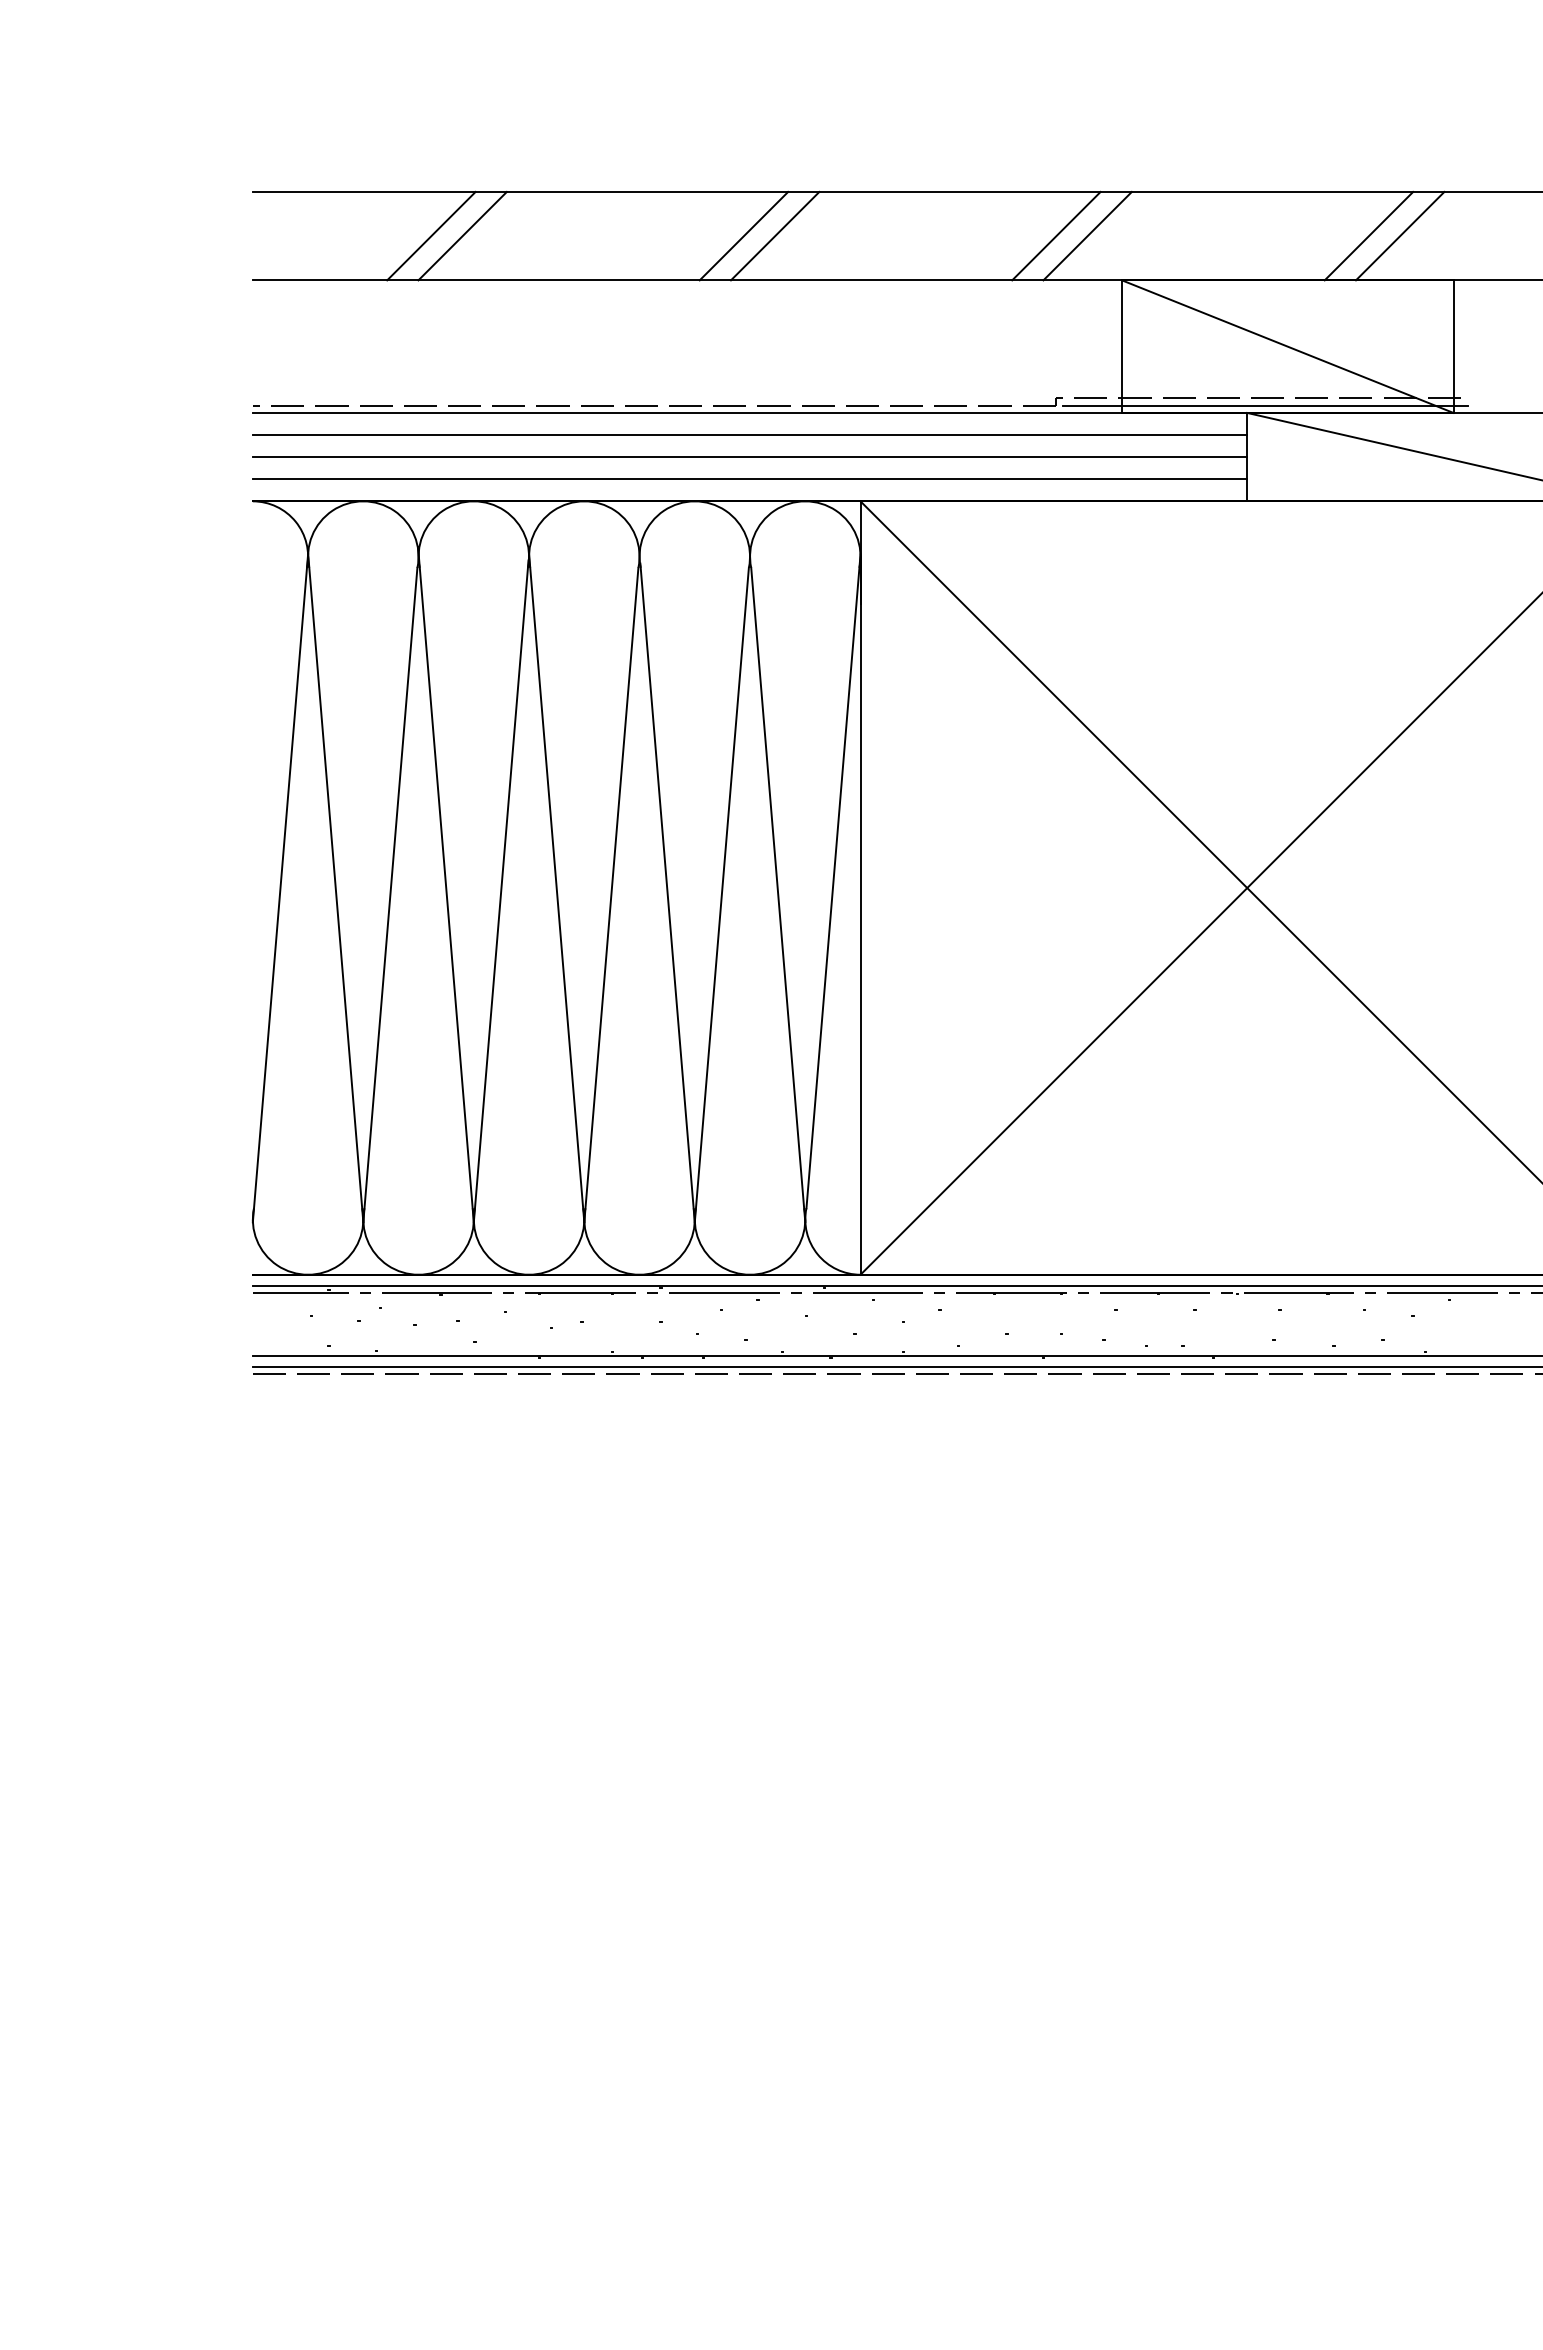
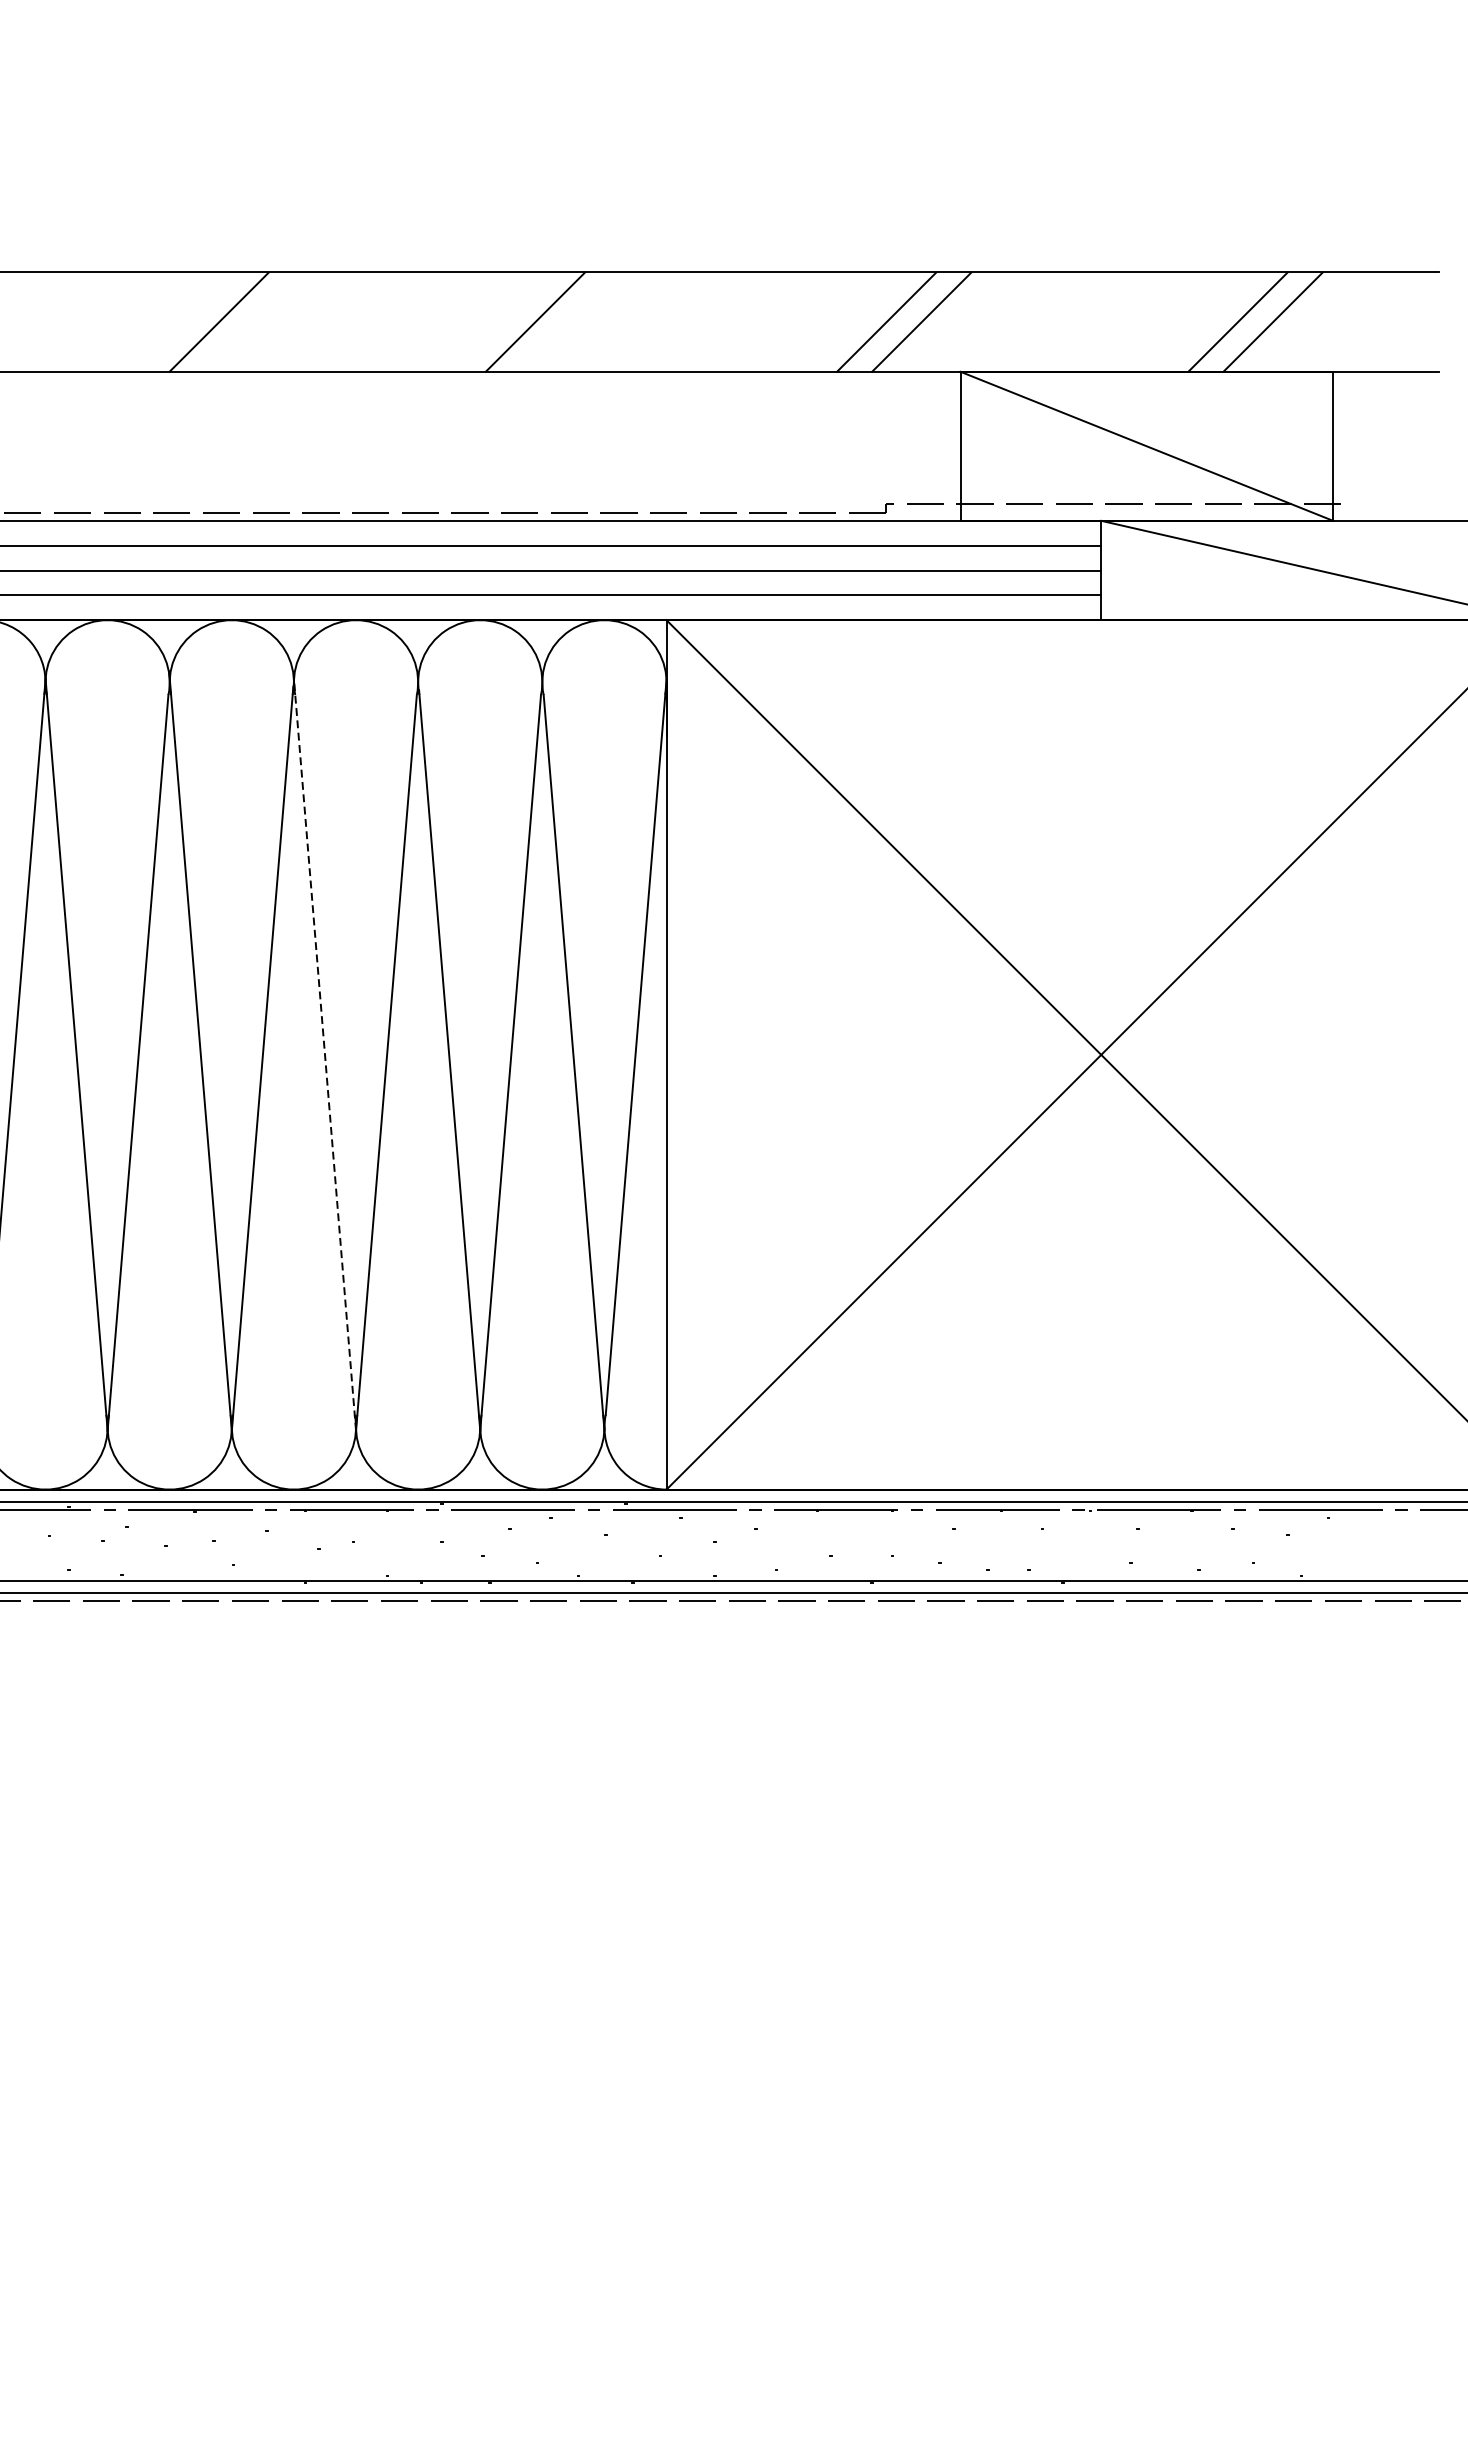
line: (431, 235) -> (184, 321), removed
line: (774, 235) -> (569, 321), removed
line: (1265, 405) -> (1121, 512), removed
line: (556, 887) -> (324, 1054), solid -> dashed

